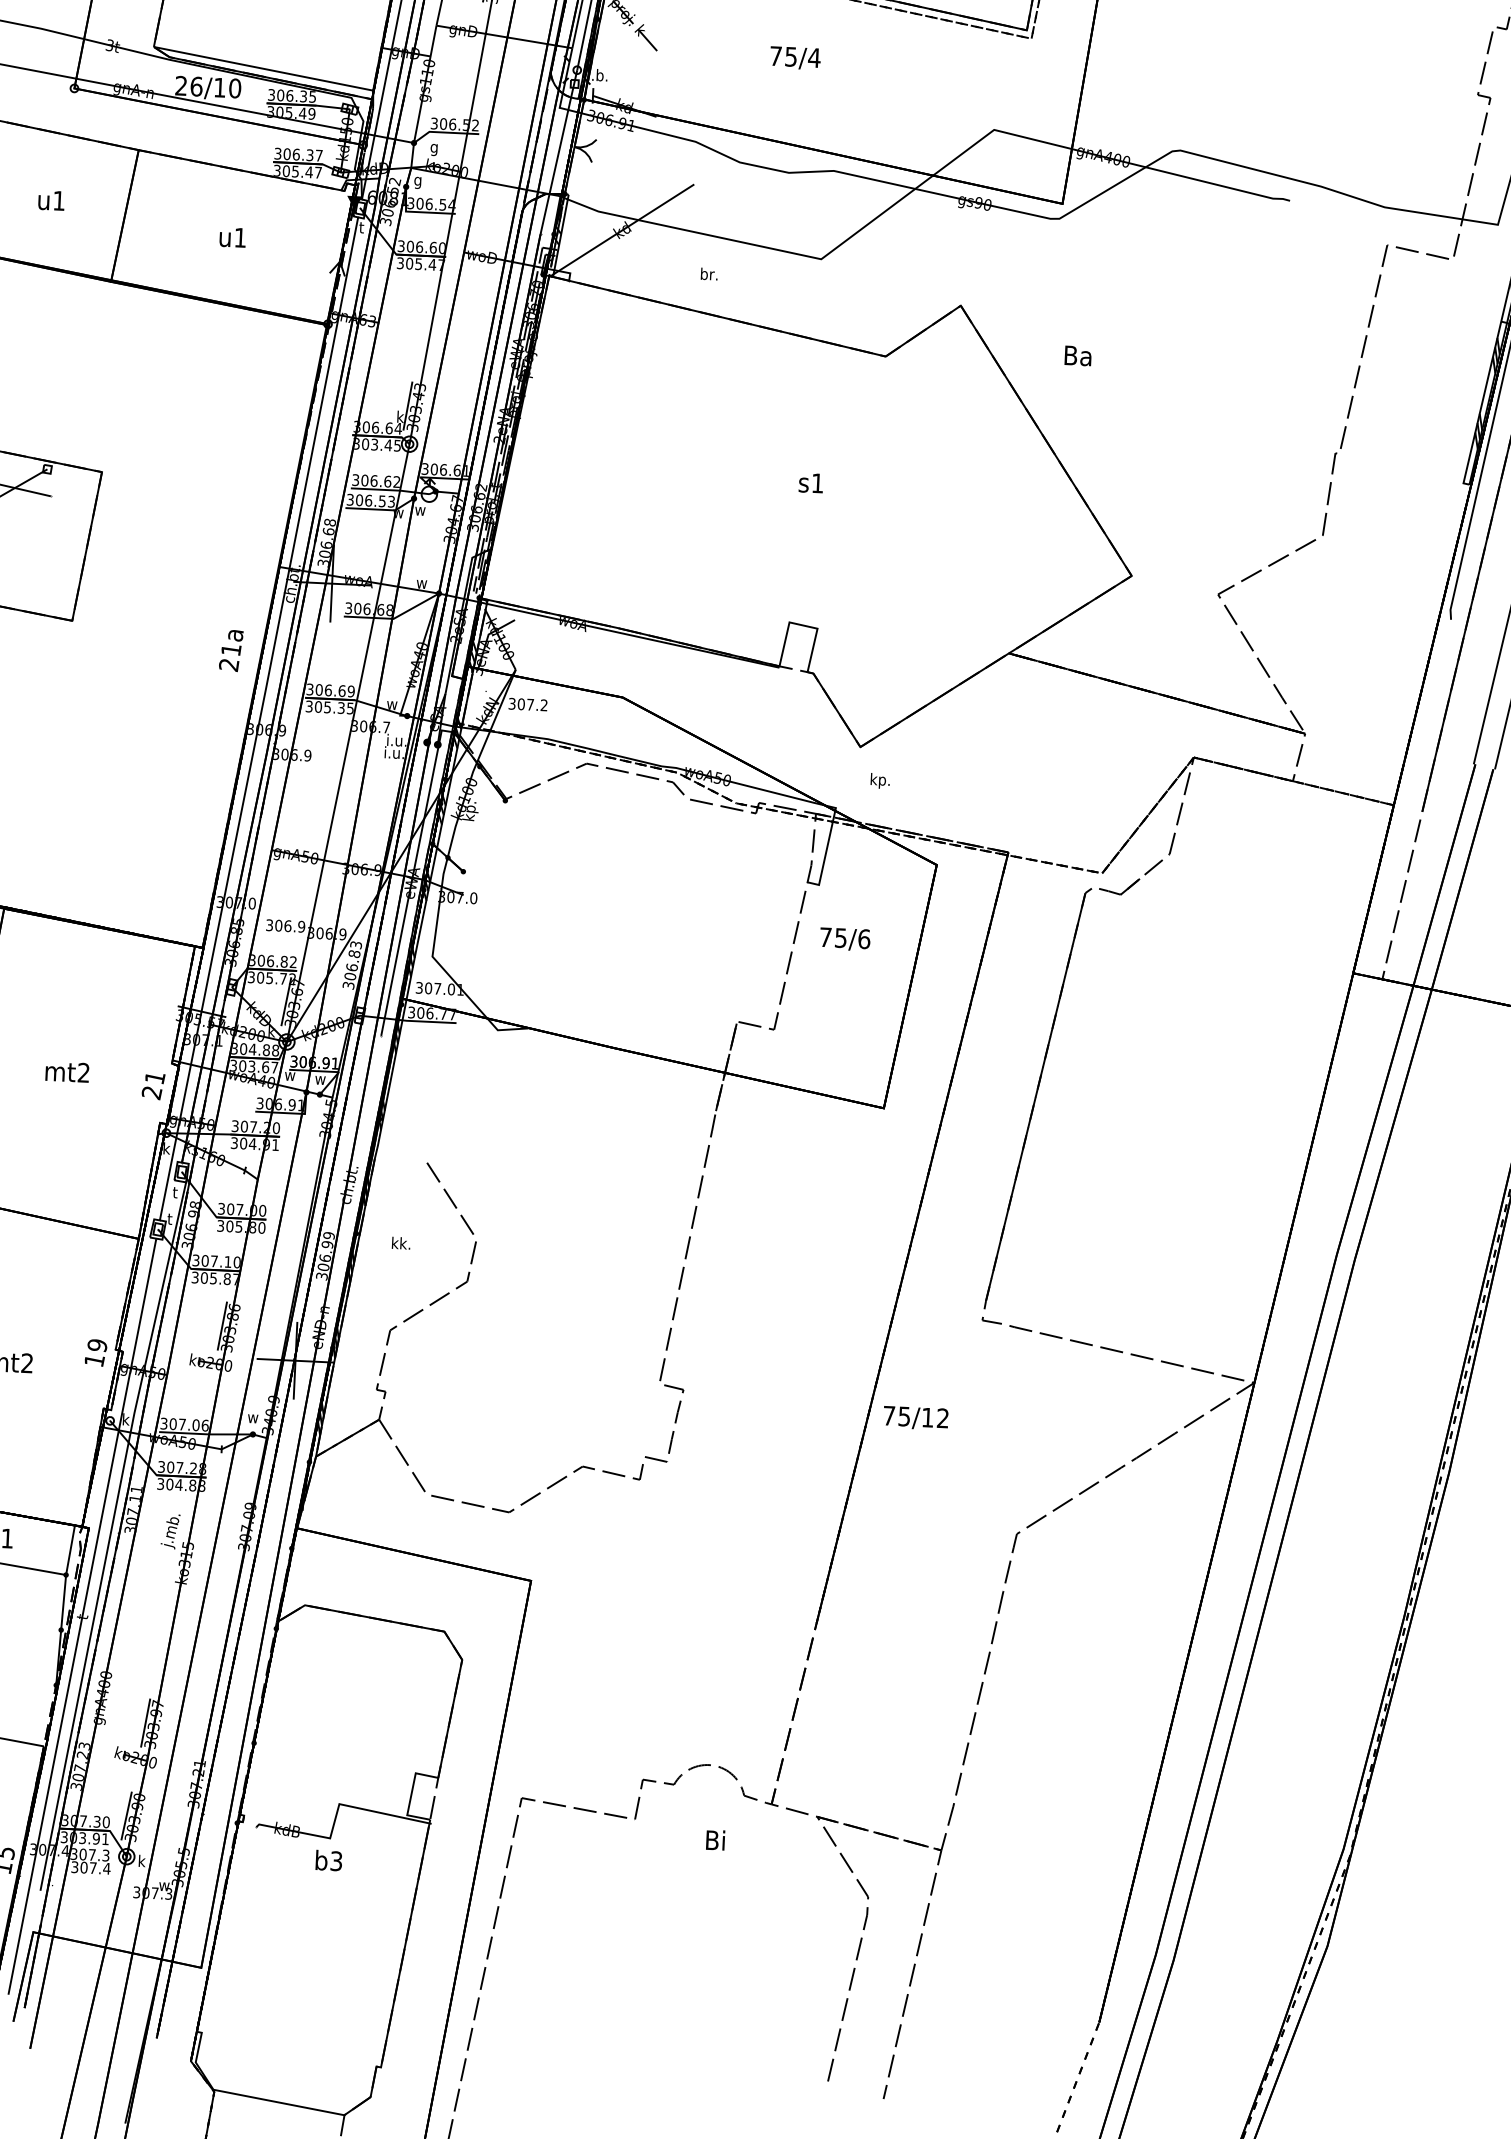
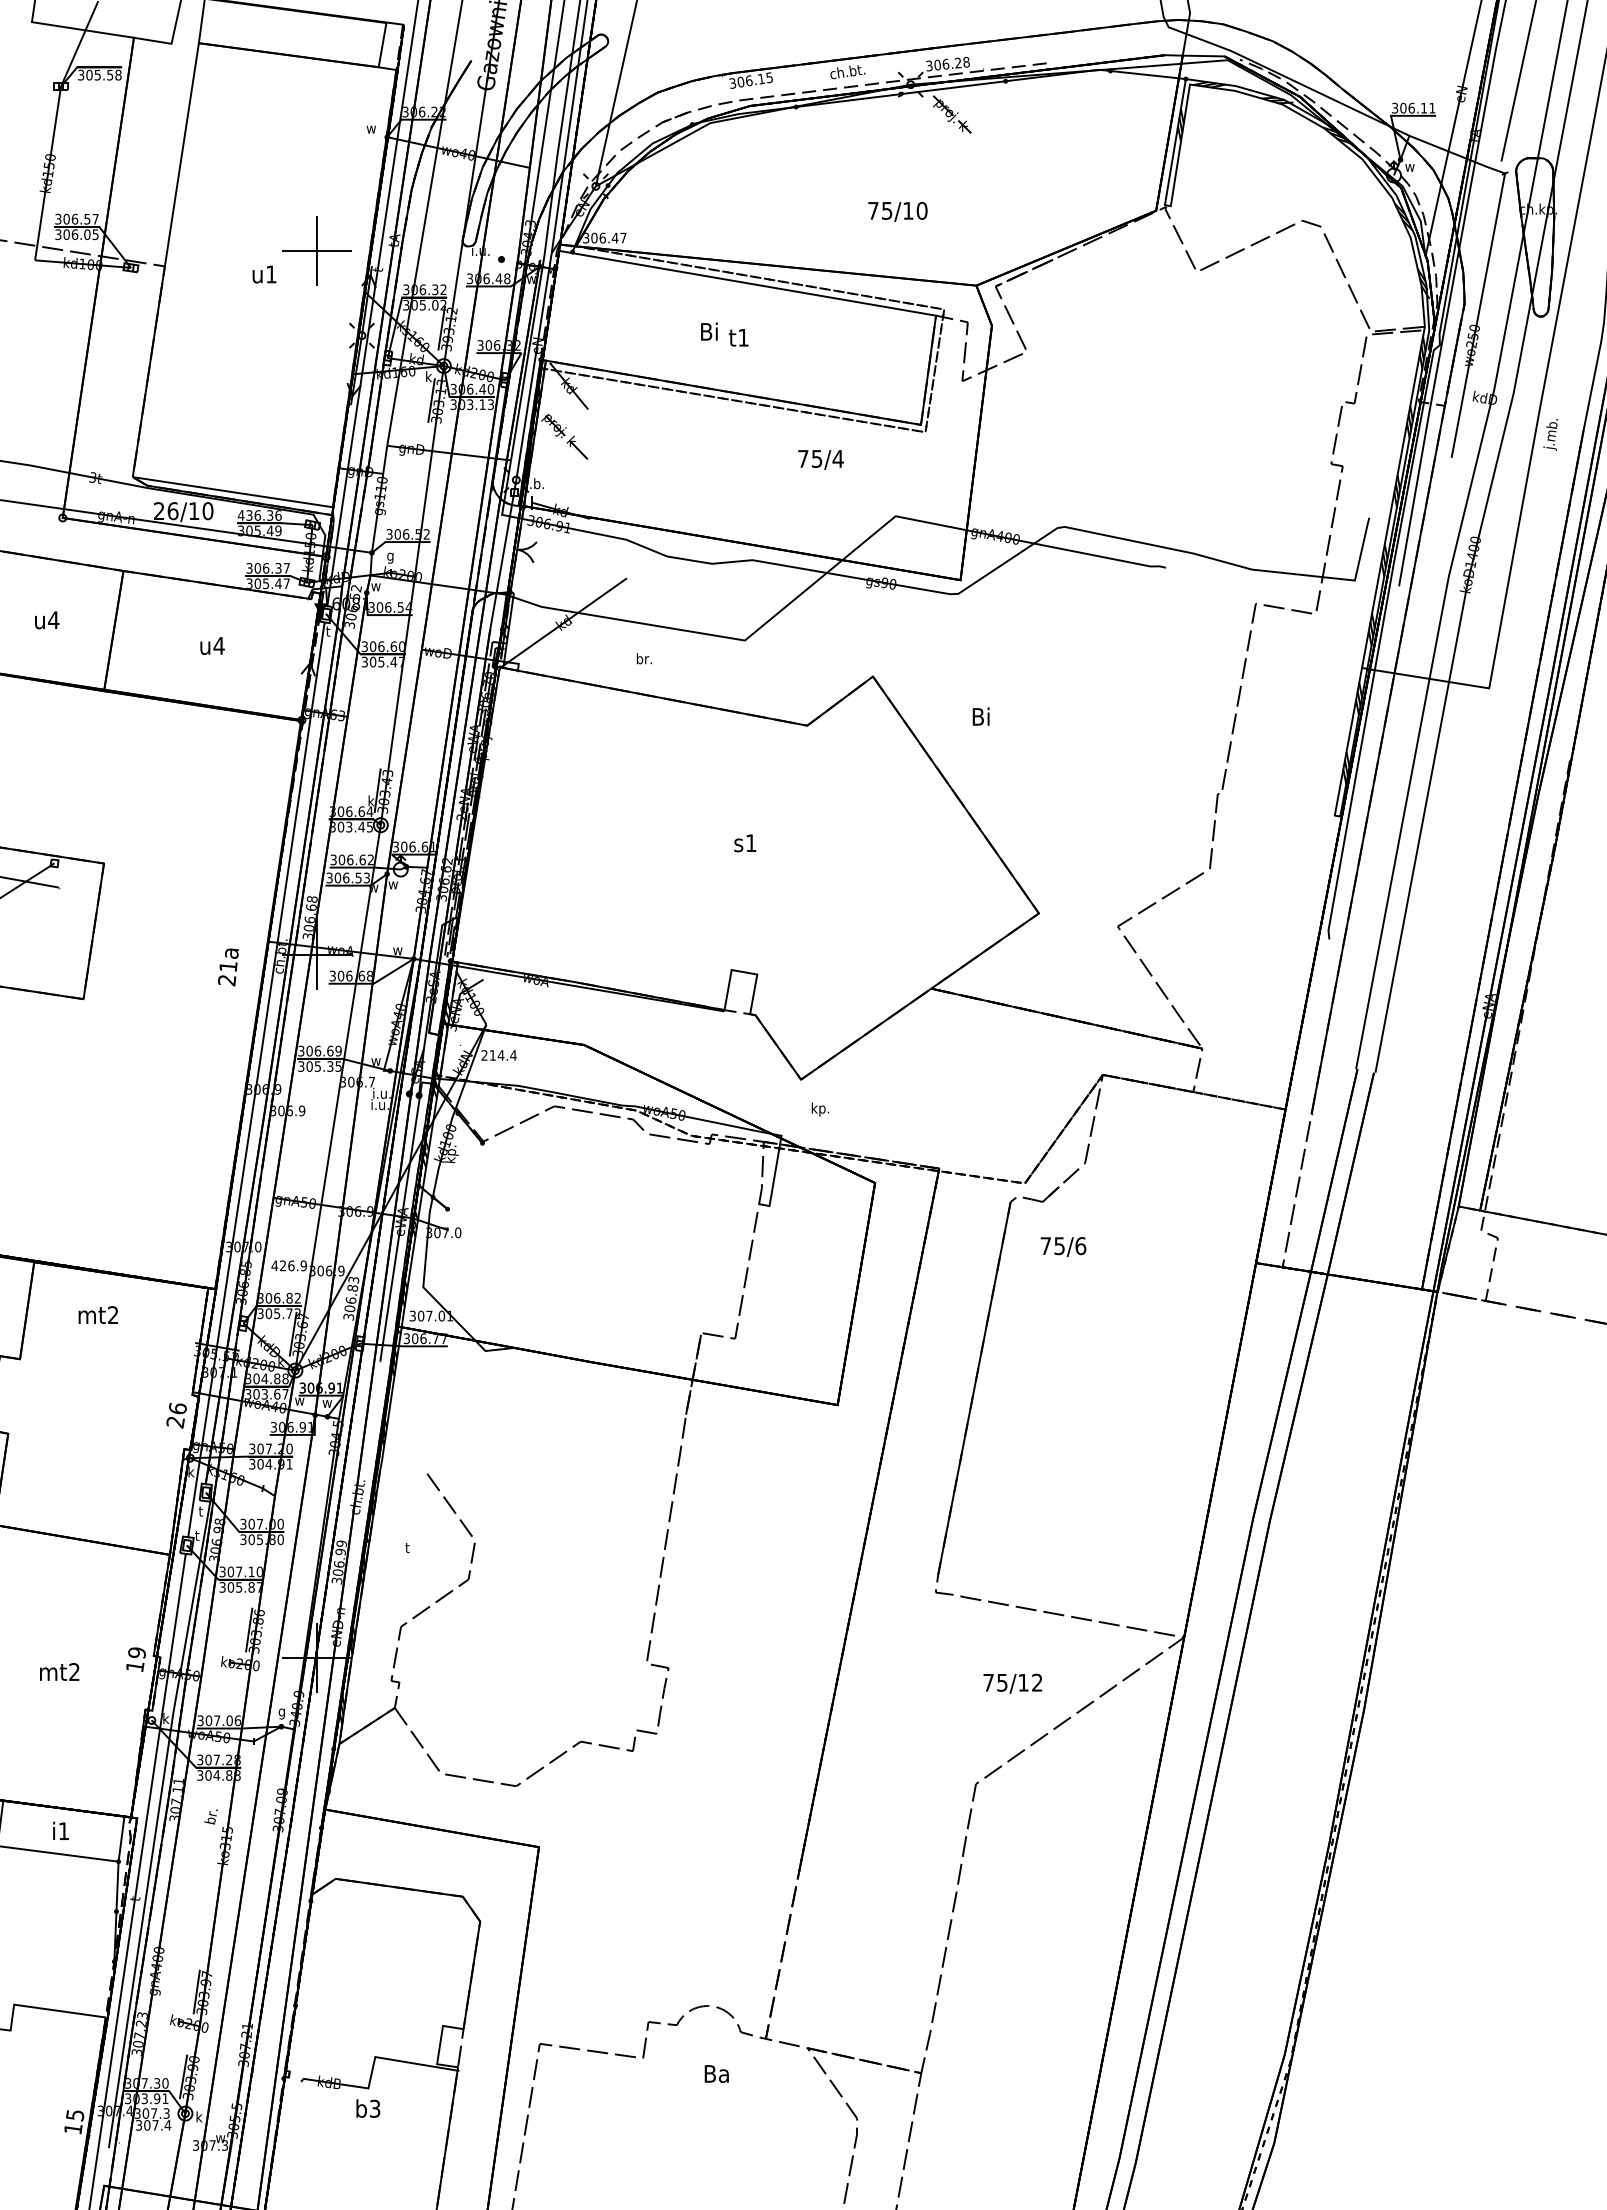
text: (794, 57) -> (820, 459), moved
text: (291, 95) -> (259, 515), 306.35 -> 436.36
text: (416, 182) -> (375, 588), g -> w
text: (58, 200) -> (53, 619), u1 -> u4
text: (239, 237) -> (218, 645), u1 -> u4
text: (1078, 355) -> (981, 716), Ba -> Bi
text: (231, 650) -> (228, 967), moved
text: (527, 704) -> (498, 1055), 307.2 -> 214.4
text: (273, 925) -> (278, 1265), 306.9 -> 426.9
text: (845, 939) -> (1063, 1247), moved
text: (66, 1071) -> (97, 1314), moved
text: (155, 1077) -> (178, 1408), 21 -> 26
text: (401, 1243) -> (407, 1547), kk. -> t
text: (915, 1417) -> (1012, 1683), moved
text: (252, 1419) -> (280, 1713), w -> g
text: (169, 1531) -> (210, 1817), j.mb. -> br.
text: (715, 1840) -> (716, 2073), Bi -> Ba

